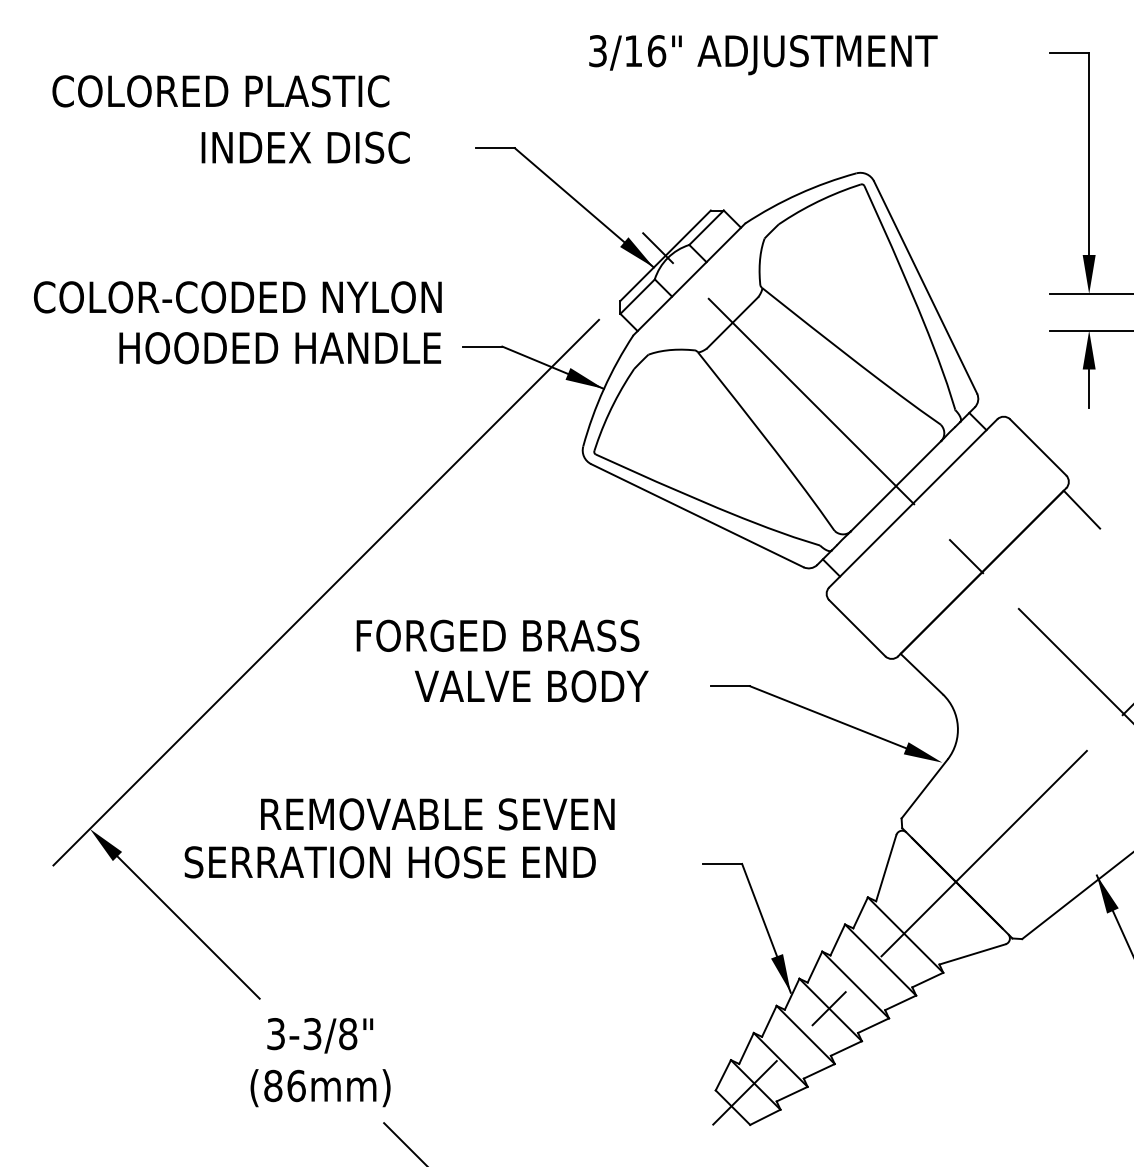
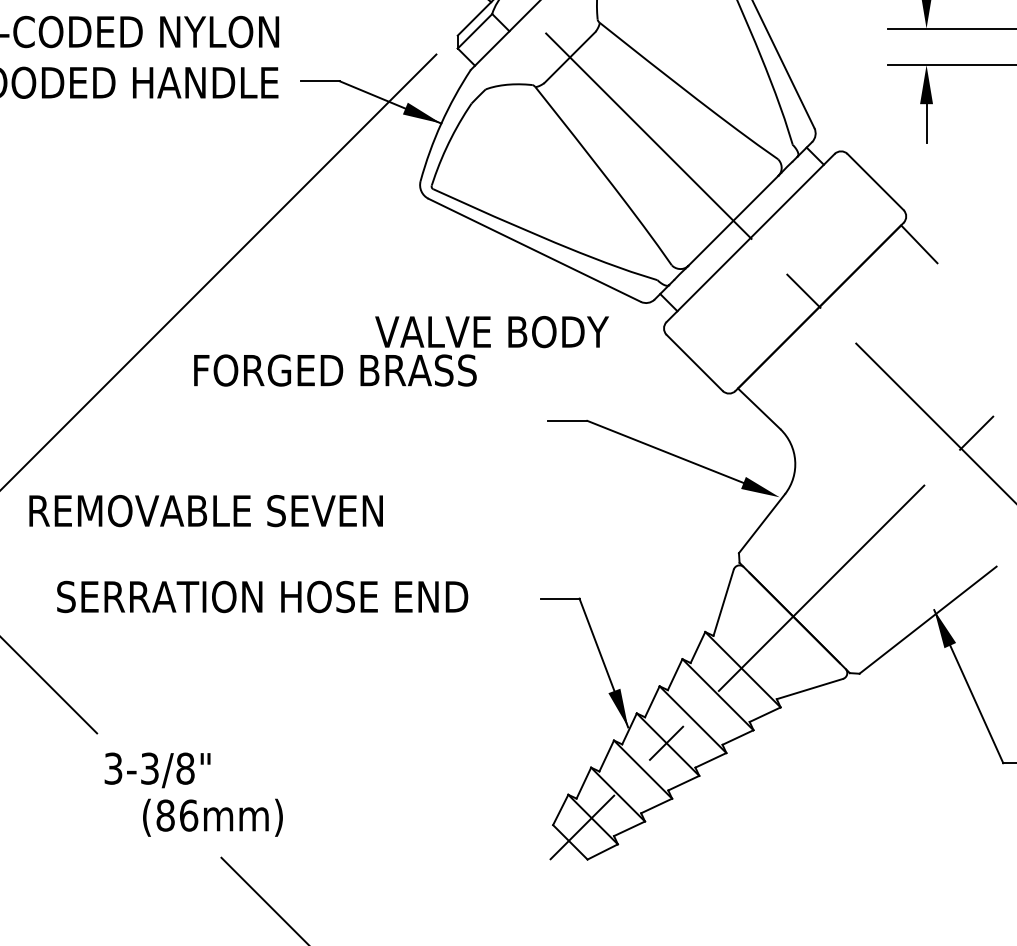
text: (531, 686) -> (491, 332), moved
text: (437, 814) -> (205, 511), moved
text: (389, 862) -> (261, 597), moved
text: (320, 1088) -> (212, 818), moved

